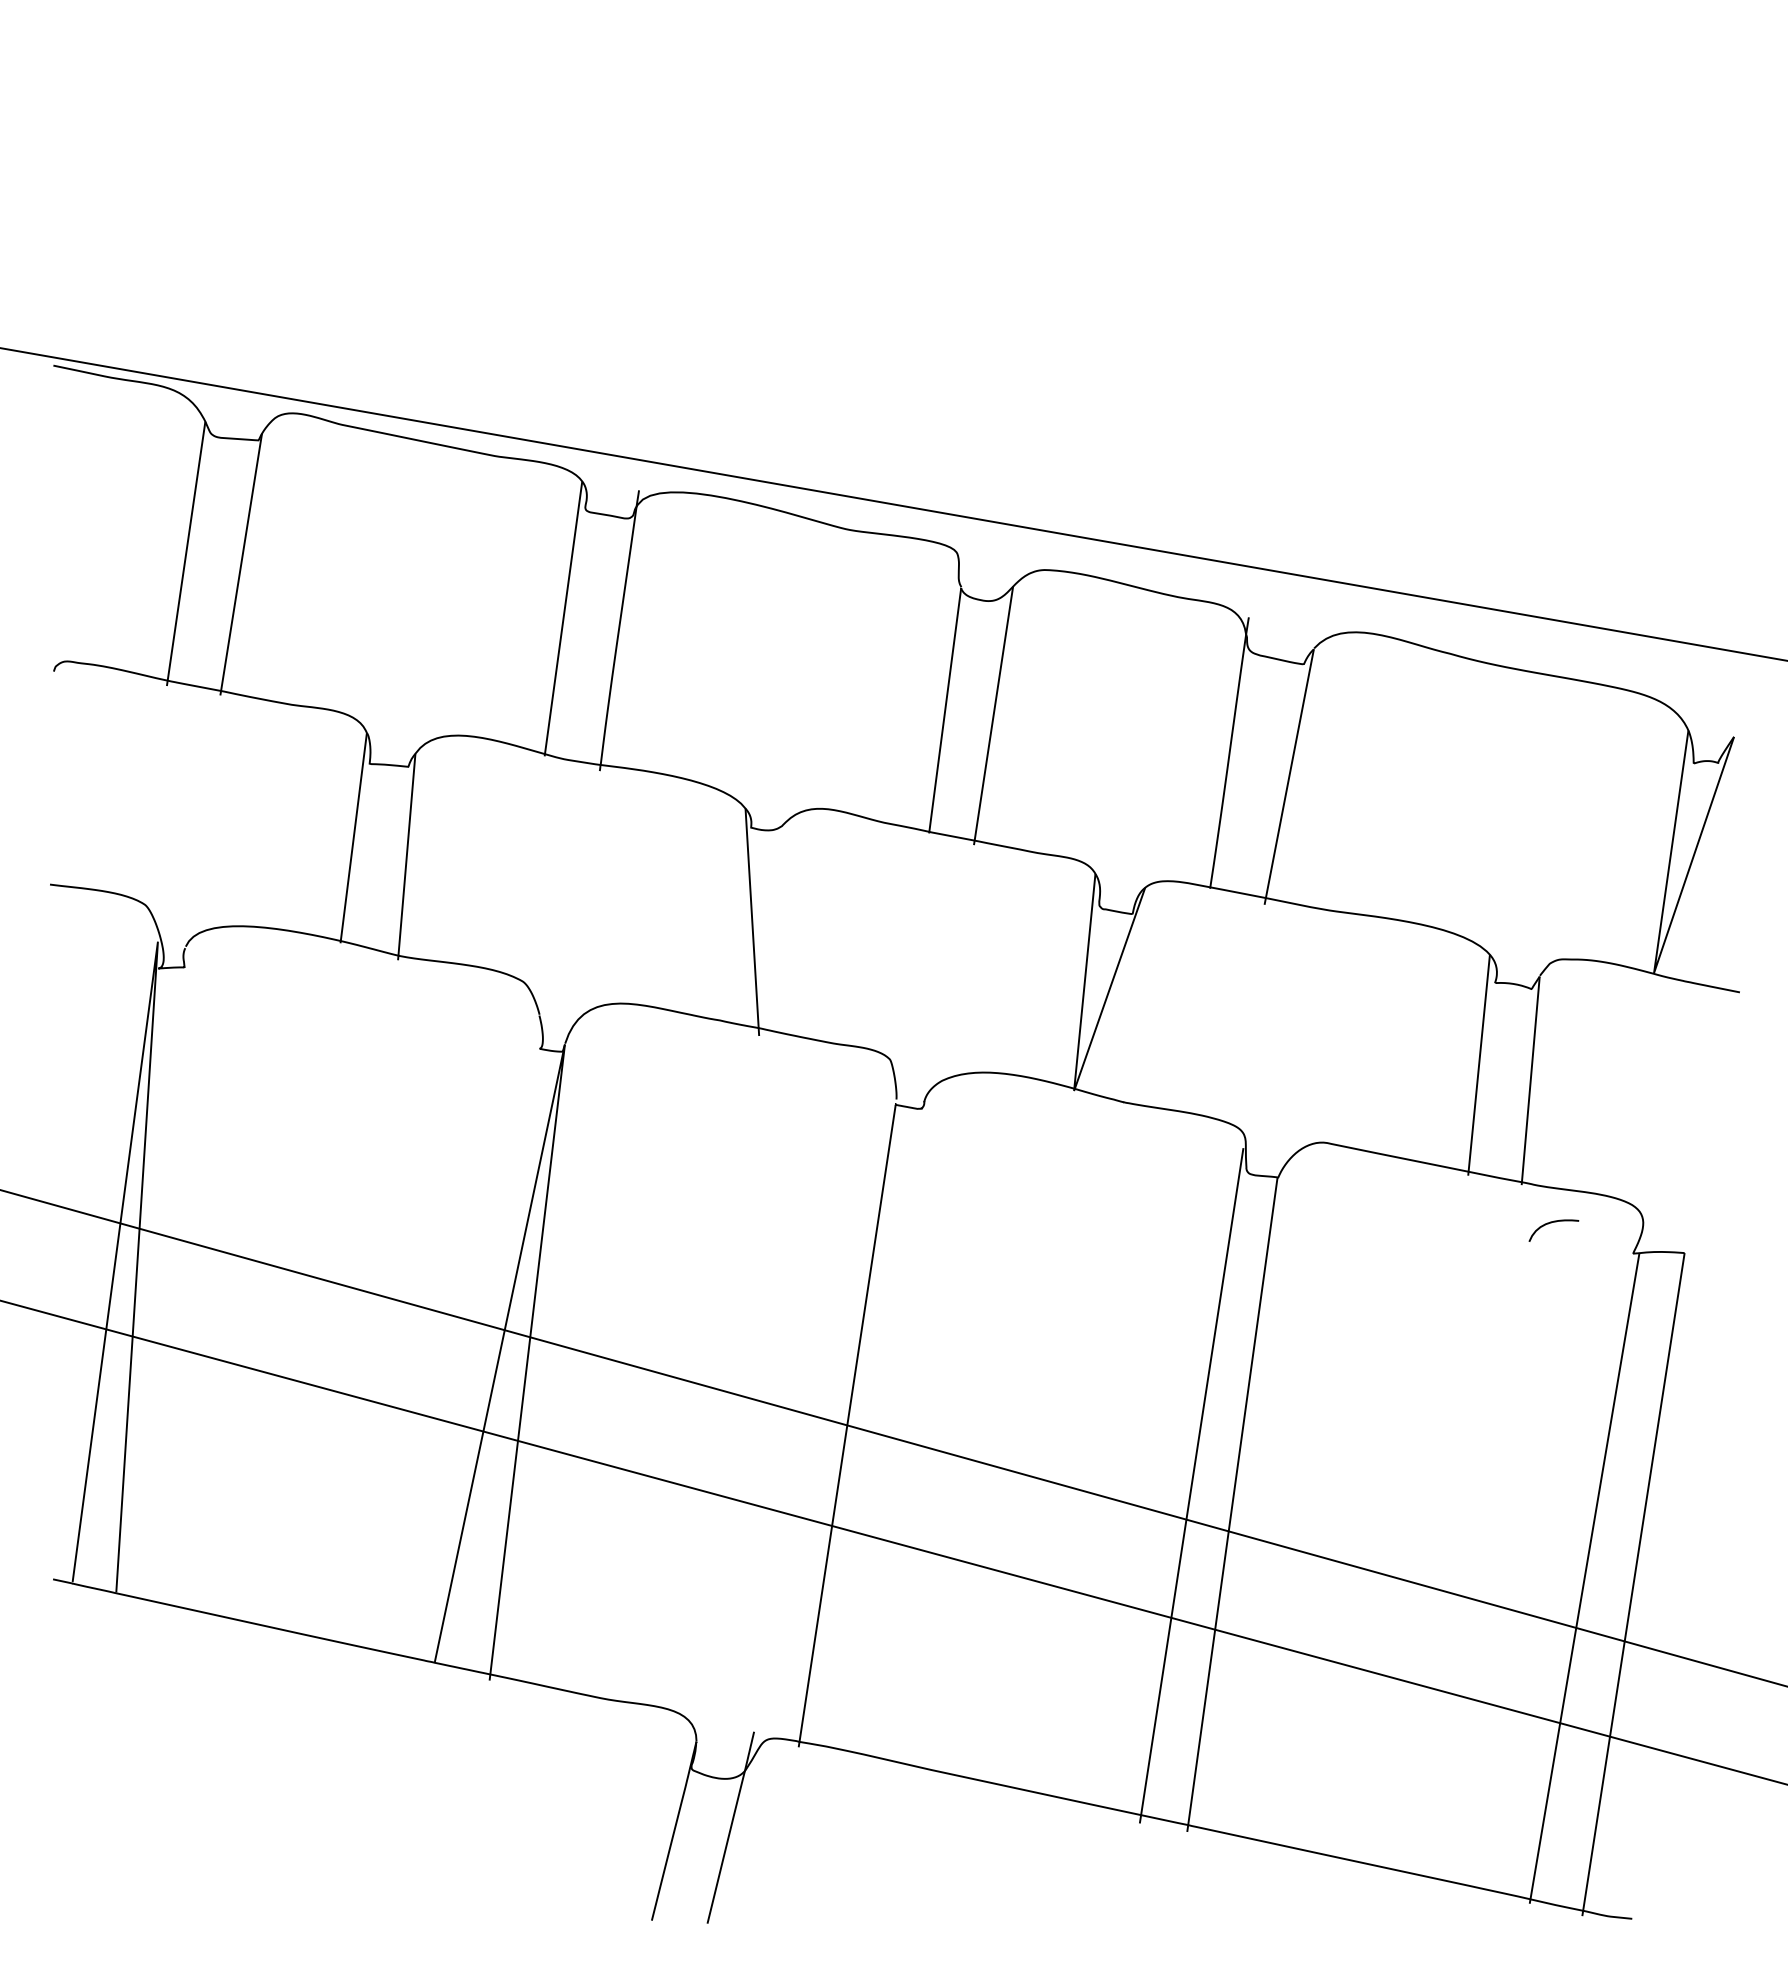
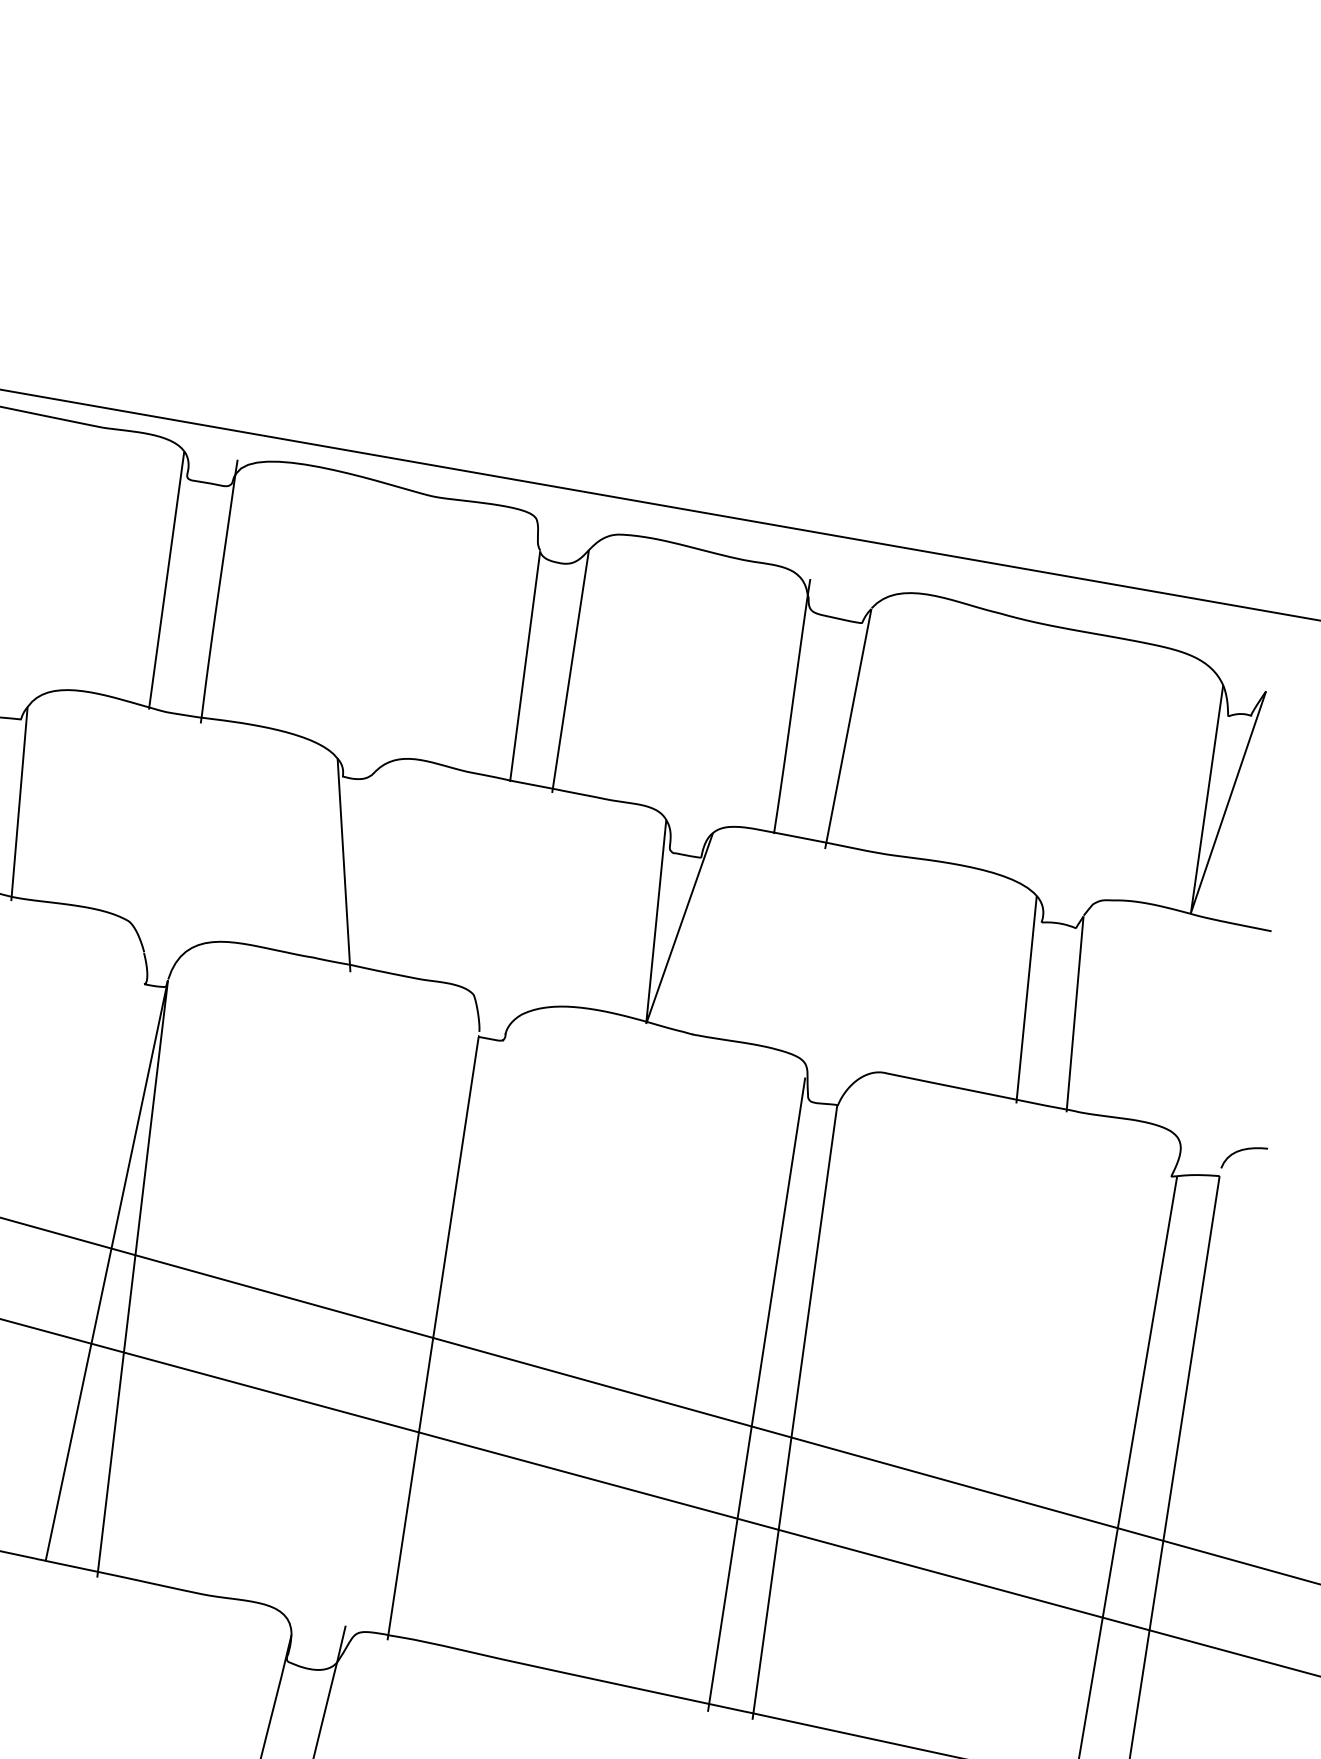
curve: (1551, 1223) -> (1242, 1151), moved

